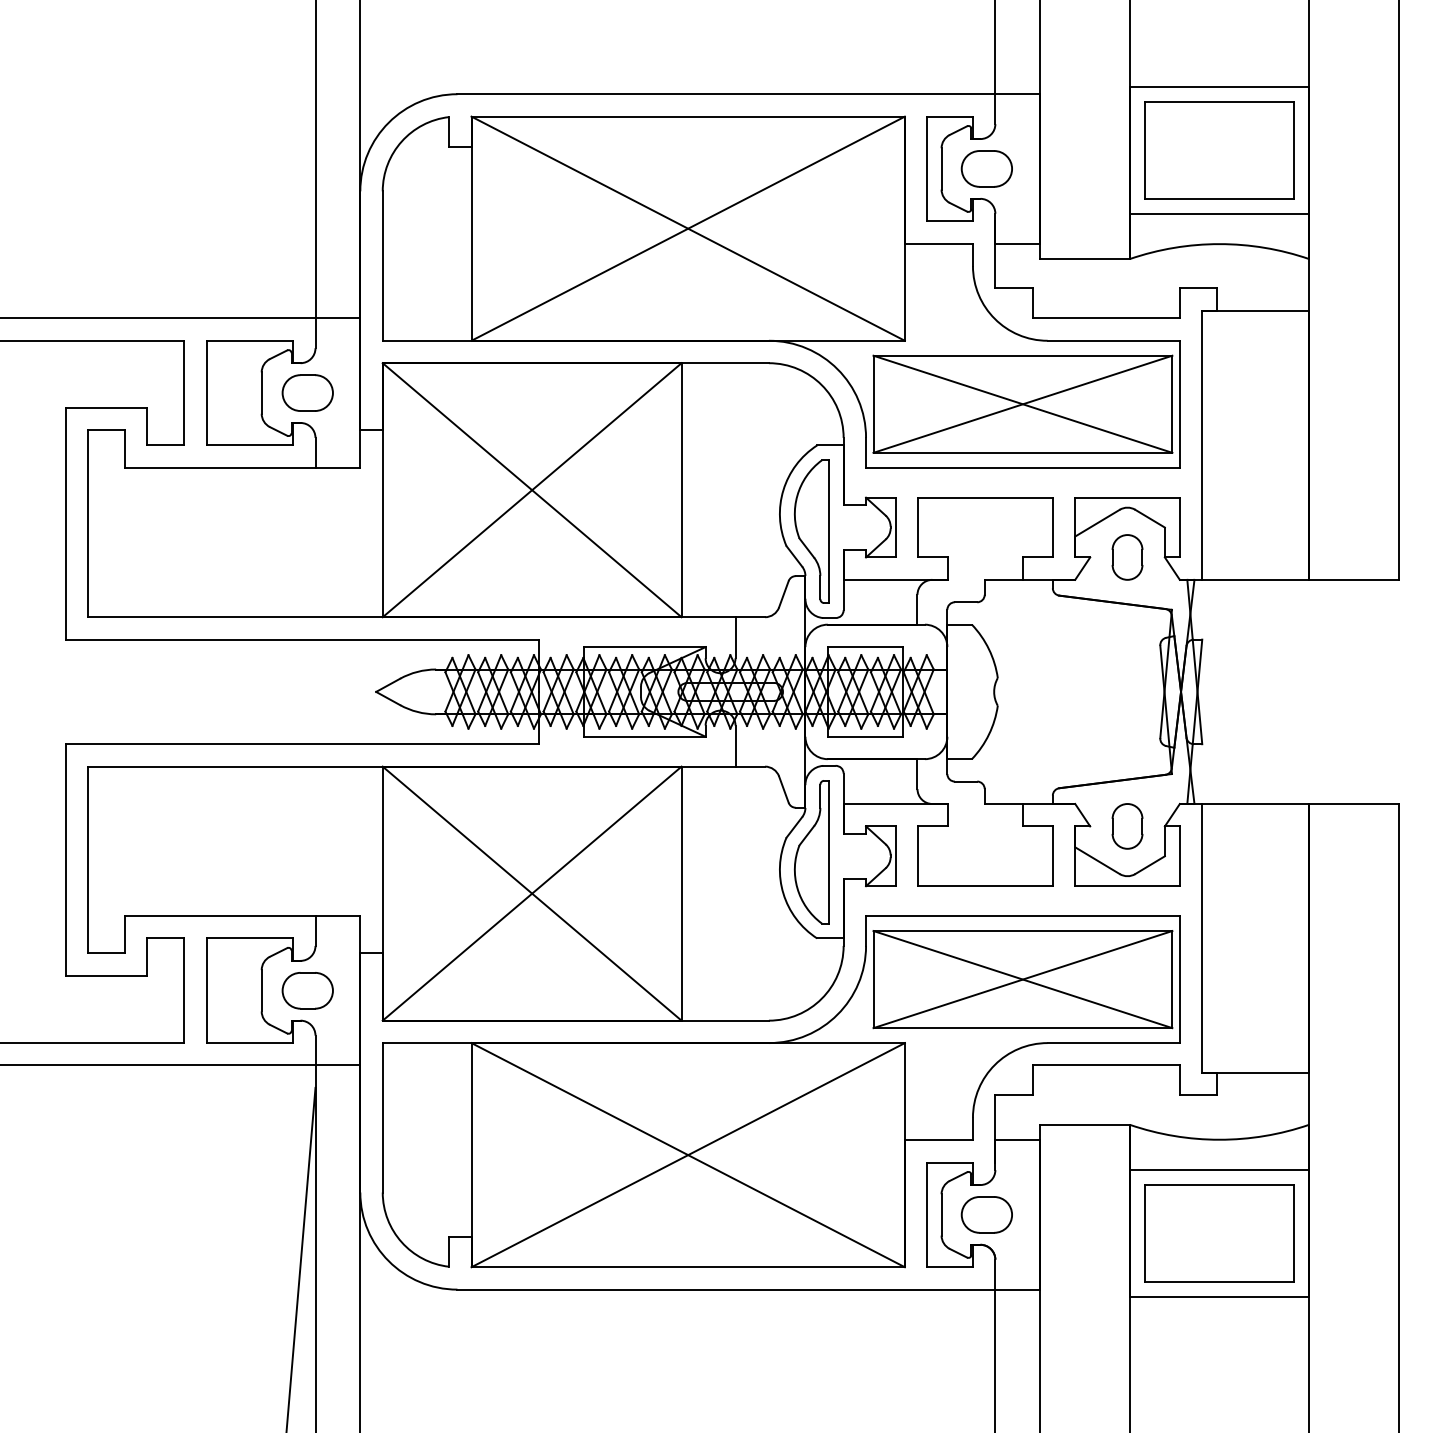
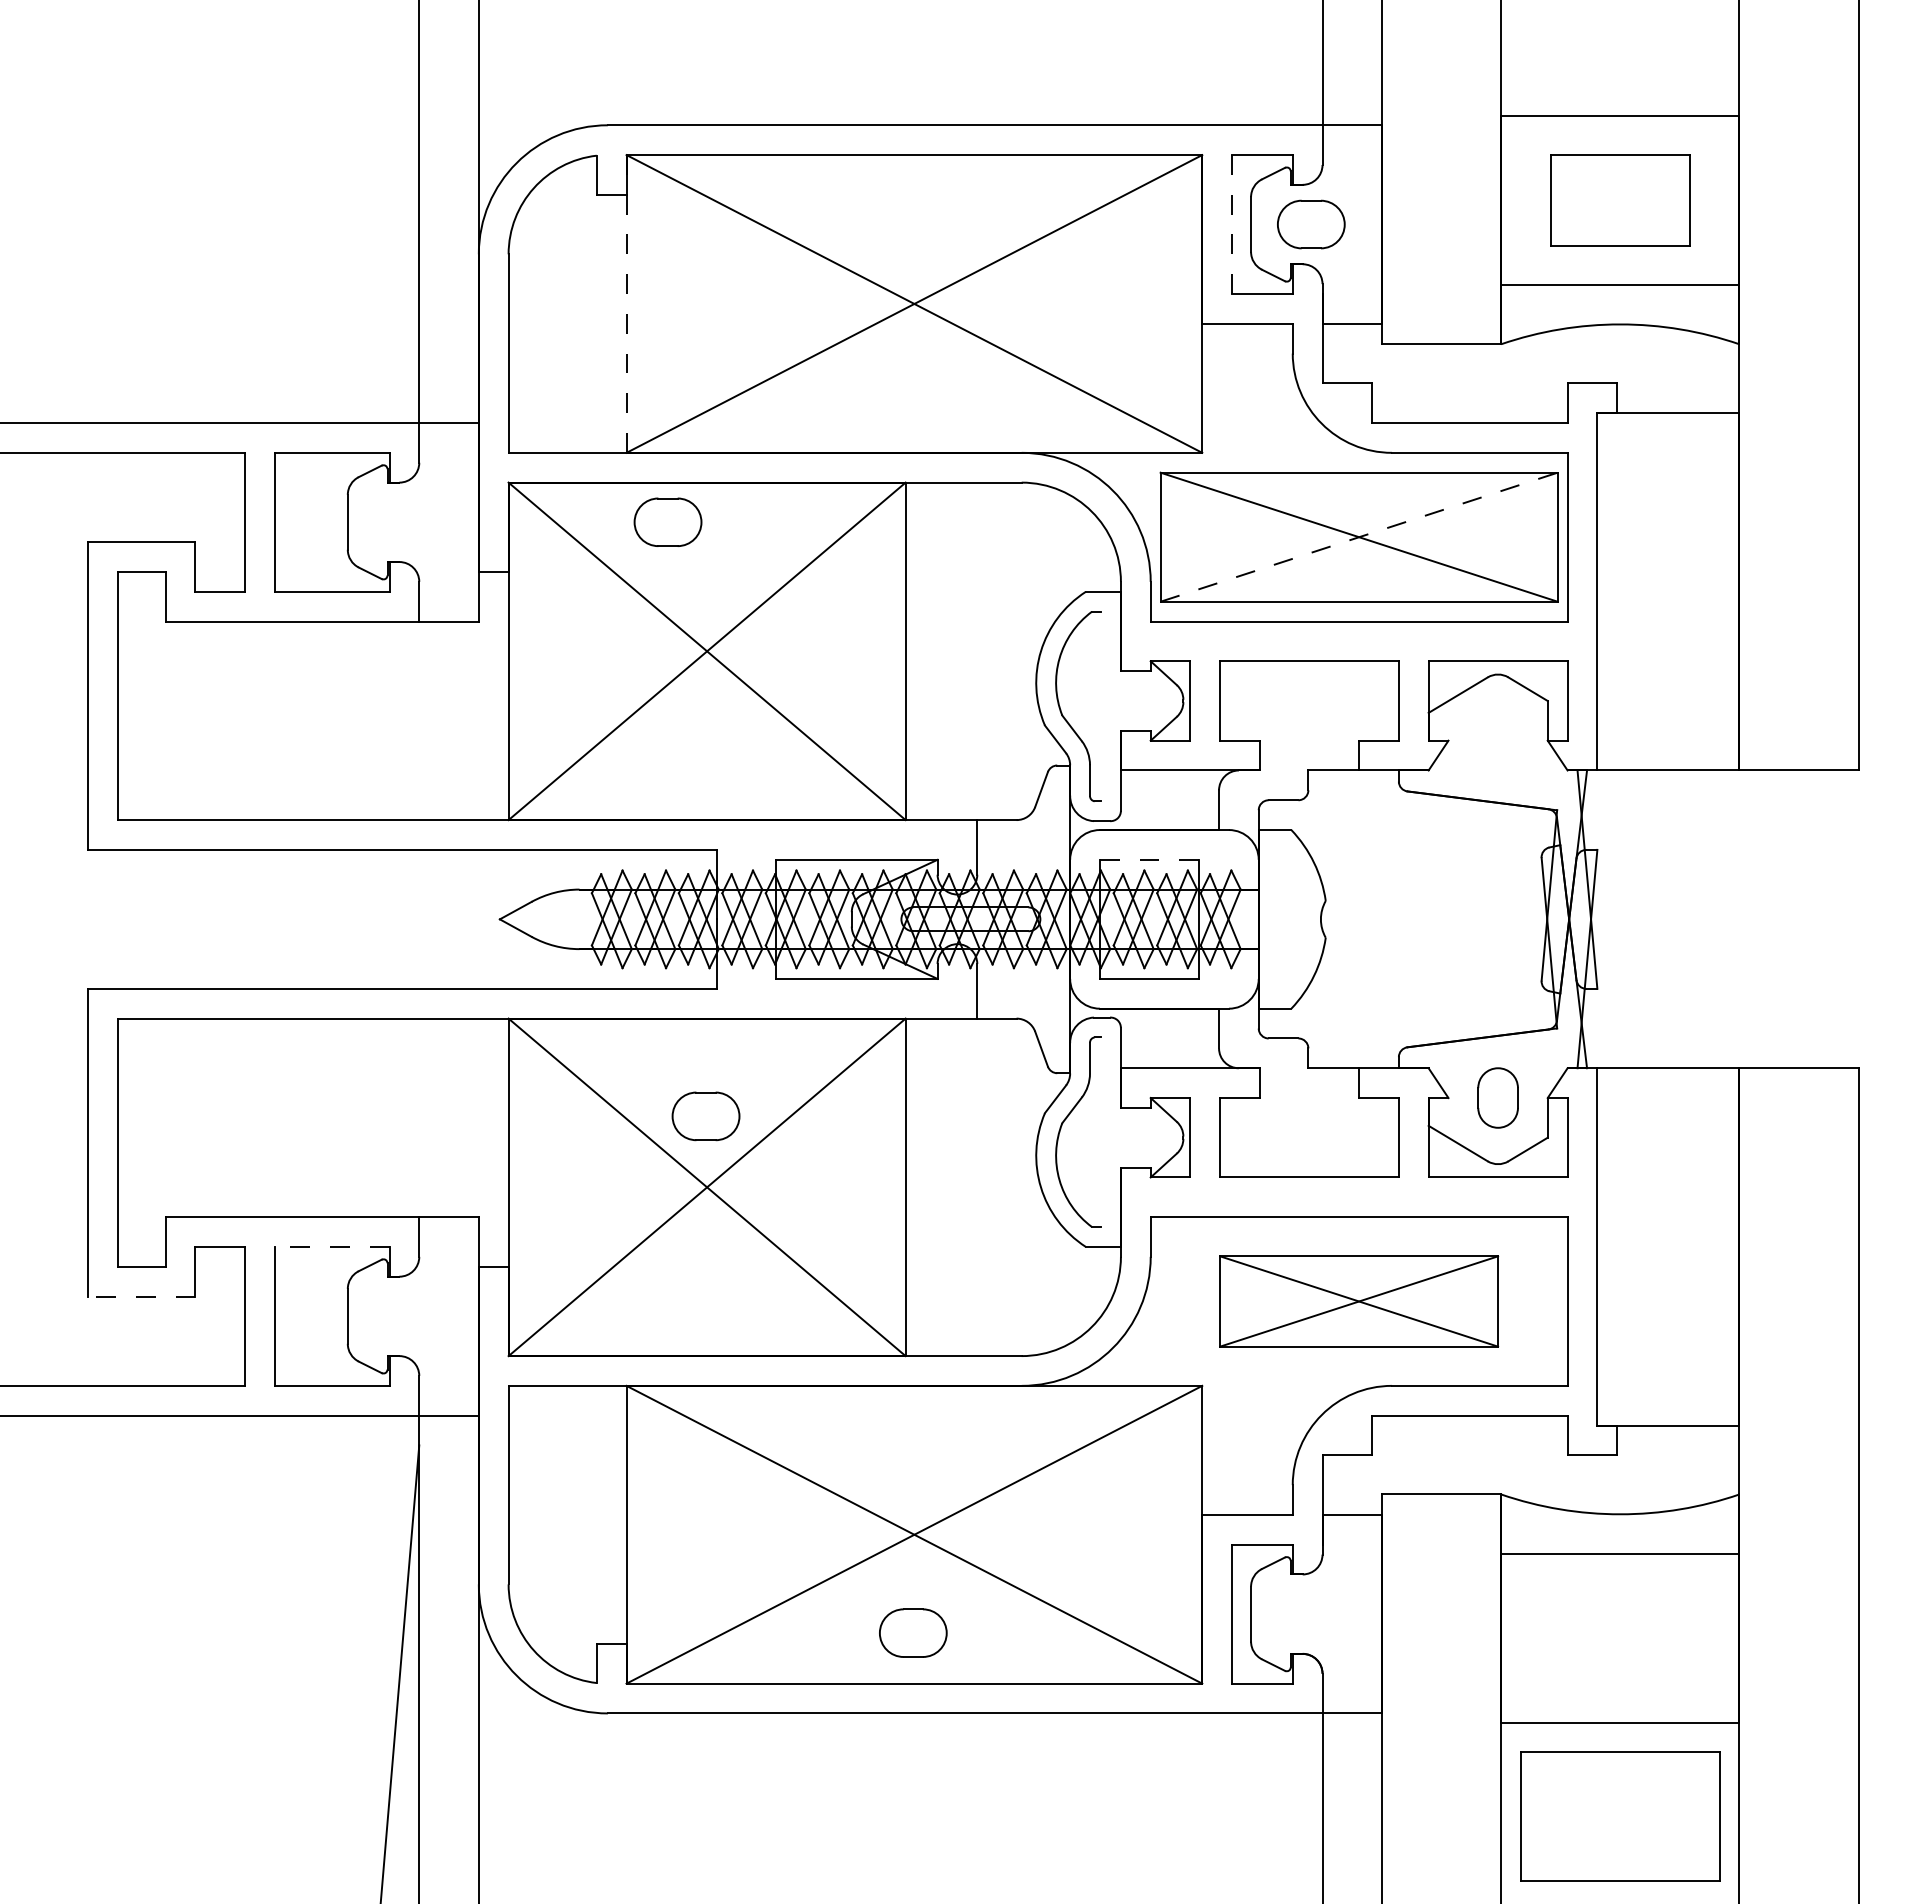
part: (1219, 150) -> (1620, 200), size x0.7
line: (927, 169) -> (1232, 225), solid -> dashed
line: (471, 228) -> (626, 303), solid -> dashed
part: (307, 392) -> (667, 521), moved
line: (1023, 404) -> (1359, 537), solid -> dashed
line: (829, 531) -> (1101, 706), removed
part: (1127, 557) -> (1497, 740), removed
line: (865, 646) -> (1149, 859), solid -> dashed
line: (829, 852) -> (1101, 1132), removed
line: (249, 938) -> (331, 1246), solid -> dashed
line: (106, 975) -> (141, 1296), solid -> dashed
part: (1022, 979) -> (1358, 1301), size x0.7
part: (307, 990) -> (705, 1116), moved
part: (987, 1214) -> (913, 1632), moved
part: (1219, 1233) -> (1620, 1816), moved

